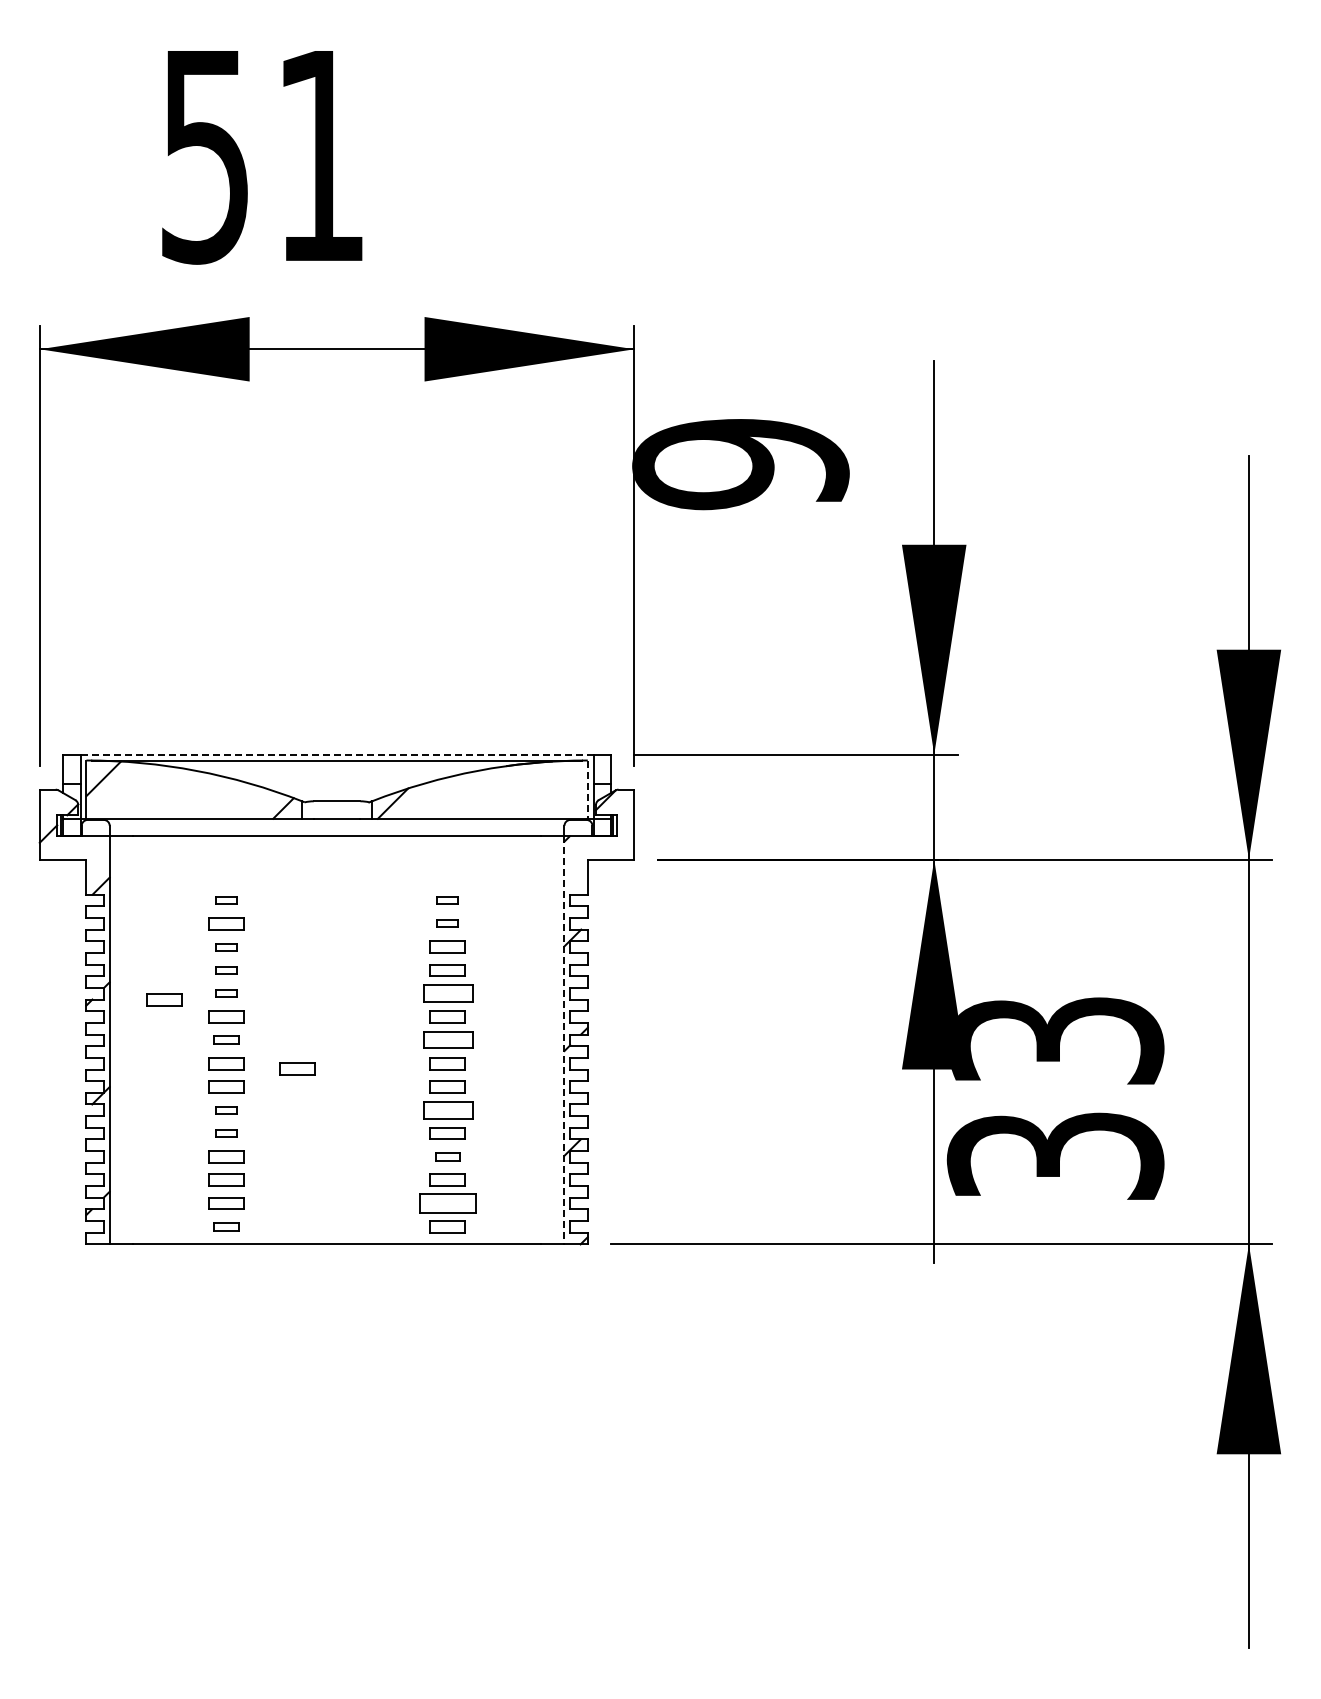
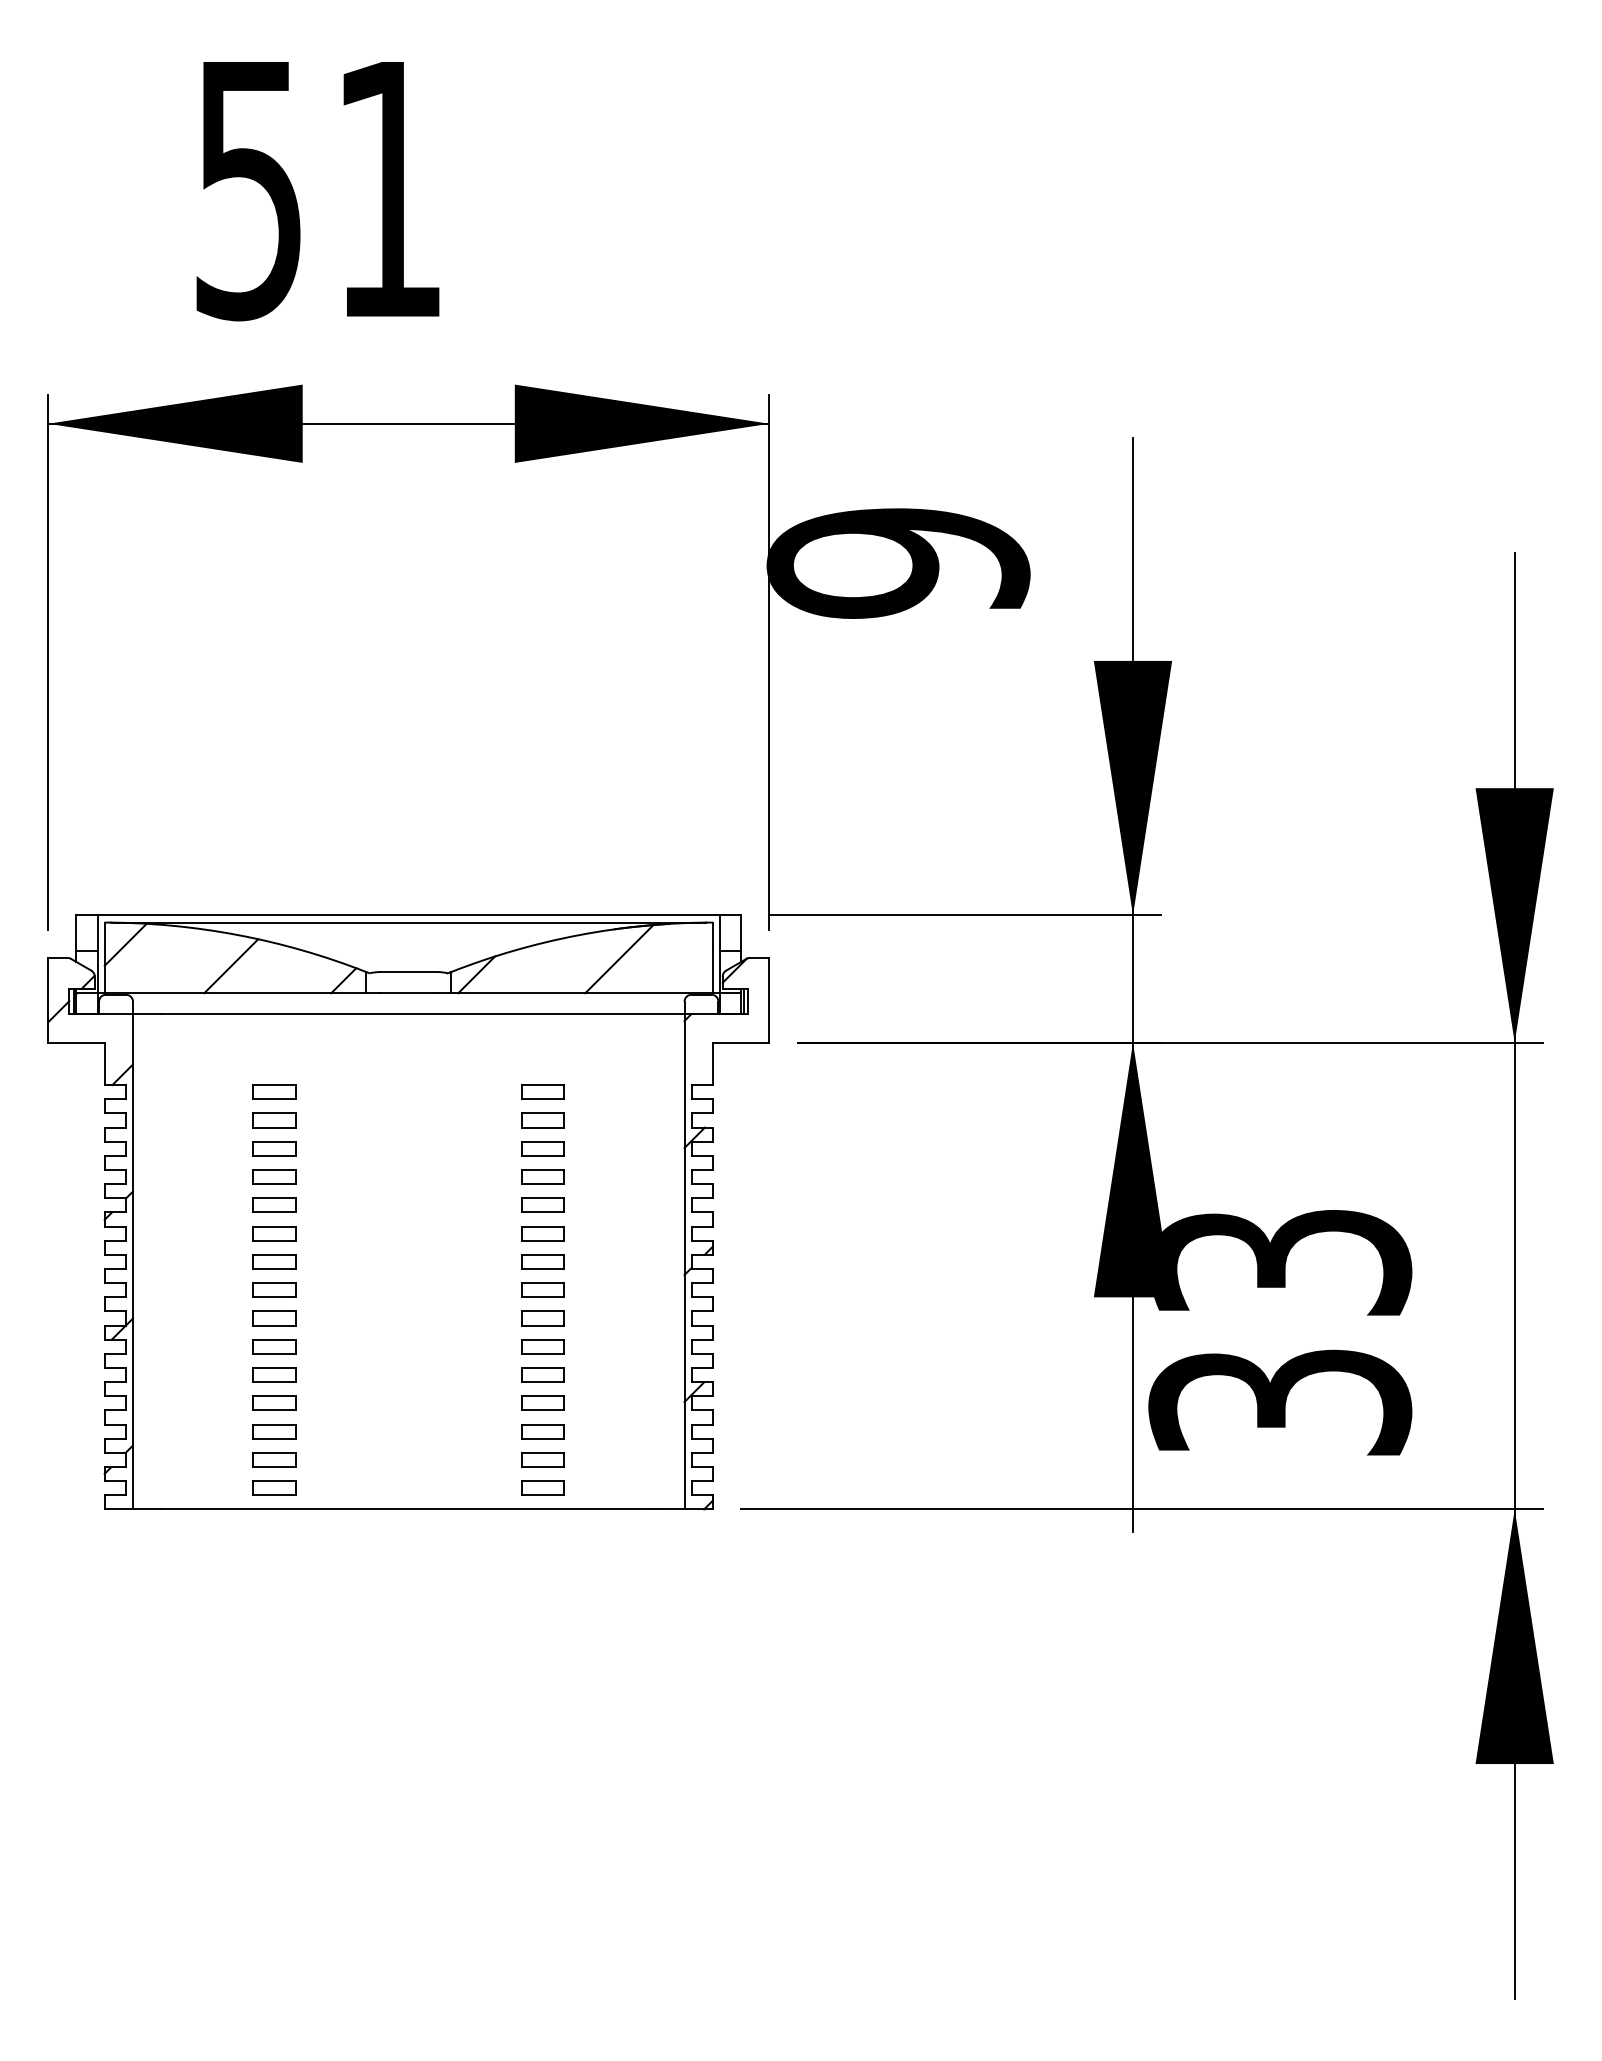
line: (337, 754) -> (409, 915), dashed -> solid
line: (510, 790) -> (619, 958), added
line: (587, 790) -> (712, 958), dashed -> solid
line: (190, 796) -> (230, 966), added
part: (226, 900) -> (274, 1092), size x1.67
part: (447, 900) -> (542, 1092), size x1.67
part: (447, 923) -> (542, 1120), size x1.67
part: (226, 946) -> (274, 1148), size x1.67
part: (226, 970) -> (274, 1177), size x1.67
part: (226, 993) -> (274, 1205), size x1.67
part: (447, 993) -> (542, 1205), size x0.71
part: (164, 999) -> (199, 1212), removed
part: (226, 1040) -> (274, 1262), size x1.43
part: (447, 1040) -> (542, 1262), size x0.71
line: (564, 1040) -> (684, 1262), dashed -> solid
part: (297, 1068) -> (360, 1296), removed
part: (226, 1109) -> (274, 1345), size x1.67
part: (447, 1109) -> (542, 1345), size x0.71
part: (226, 1133) -> (274, 1374), size x1.67
part: (447, 1156) -> (542, 1402), size x1.43
part: (447, 1203) -> (542, 1459), size x0.62
part: (226, 1226) -> (274, 1487), size x1.43

